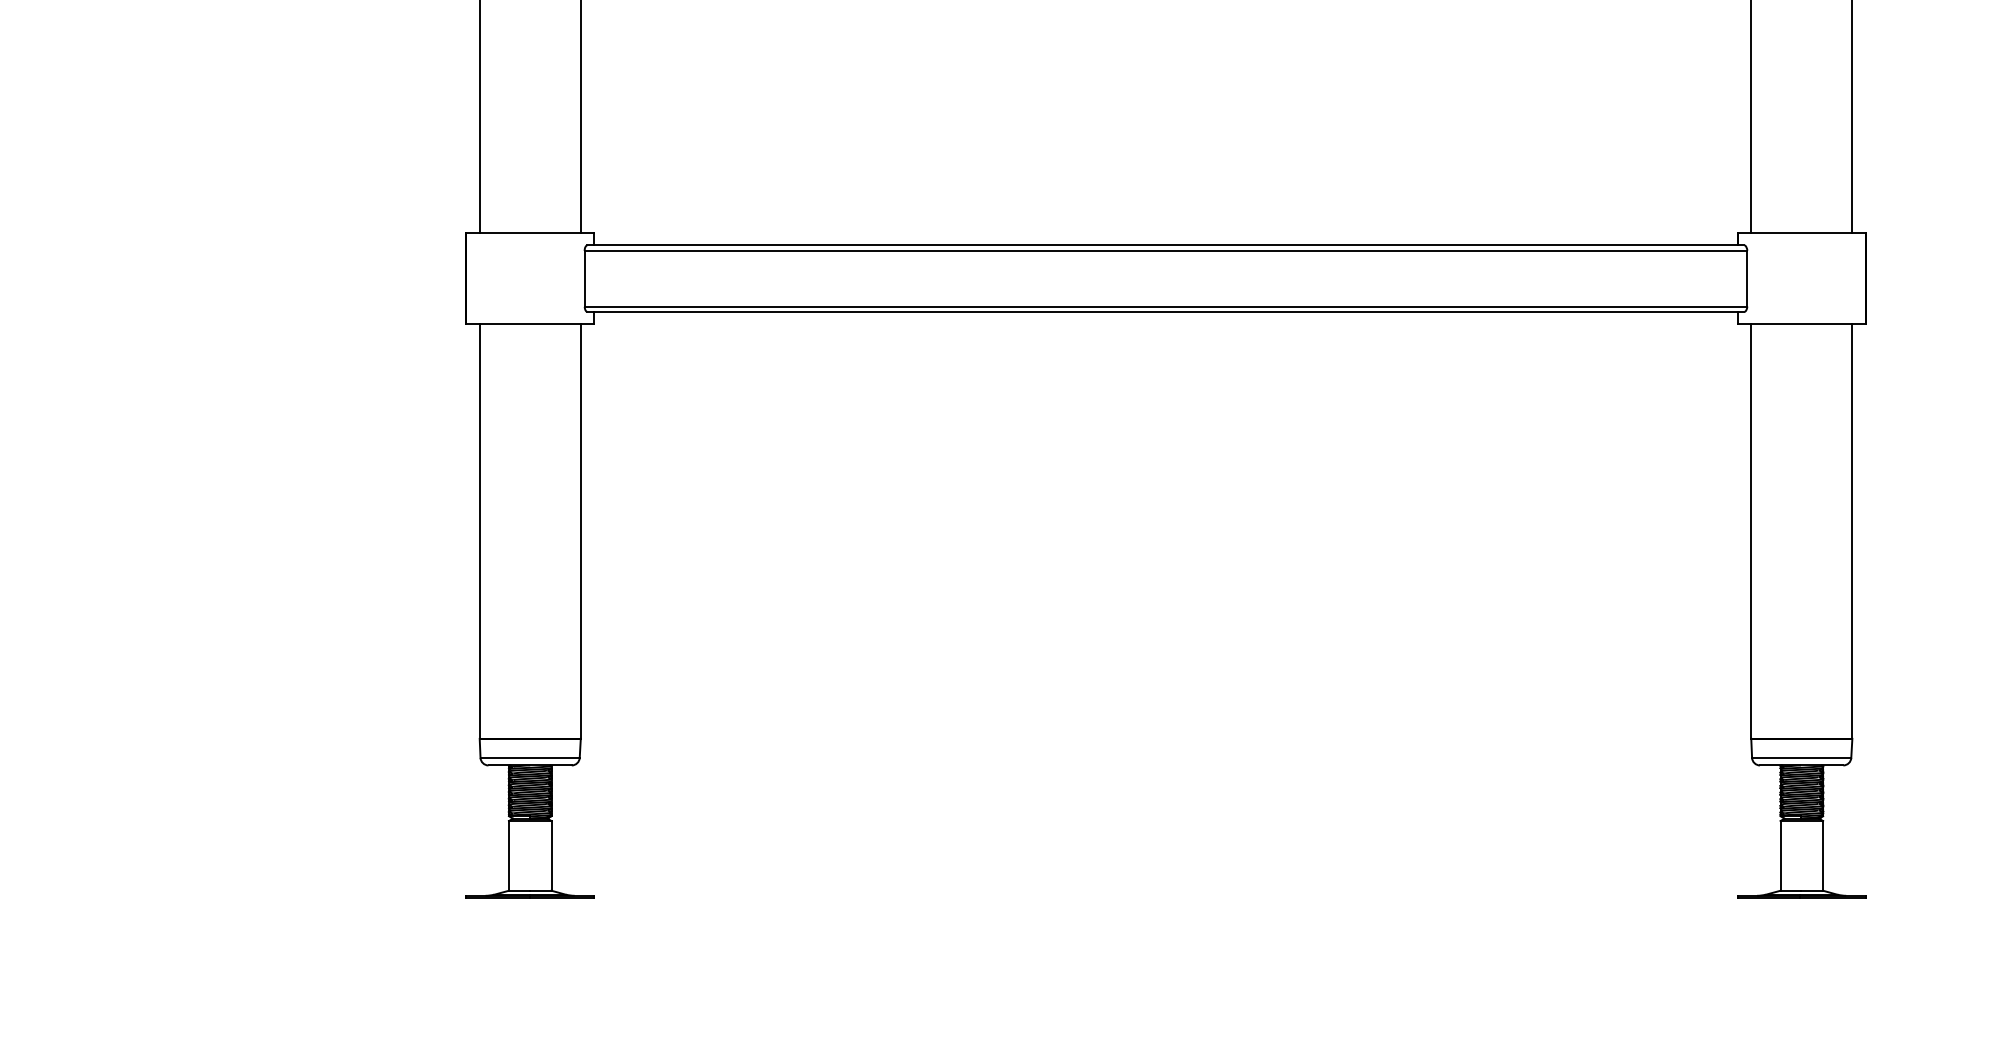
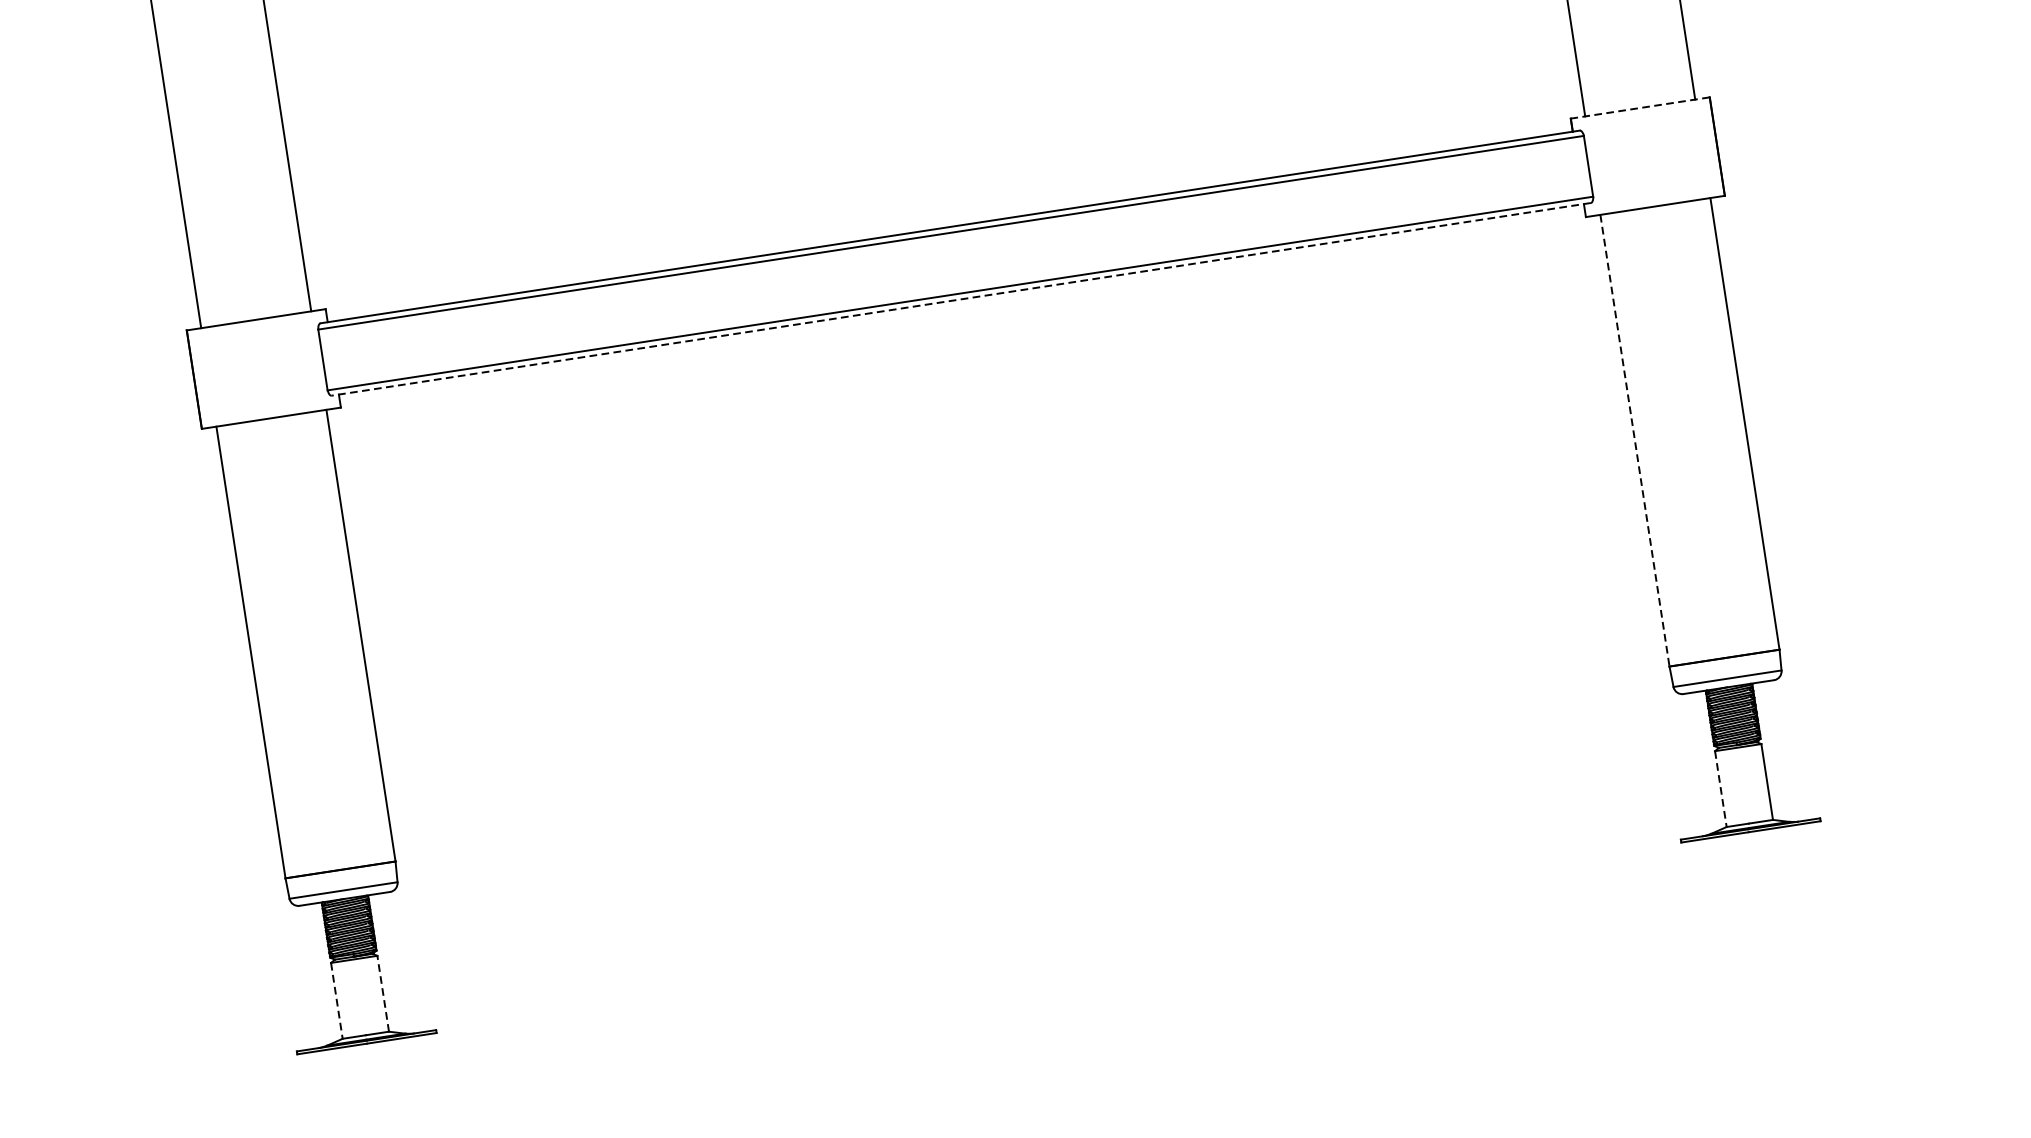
line: (1801, 233) -> (1640, 108), solid -> dashed
line: (1165, 311) -> (960, 298), solid -> dashed
line: (1751, 531) -> (1635, 440), solid -> dashed
line: (508, 855) -> (336, 1000), solid -> dashed
line: (551, 855) -> (383, 993), solid -> dashed
line: (1780, 855) -> (1720, 788), solid -> dashed

